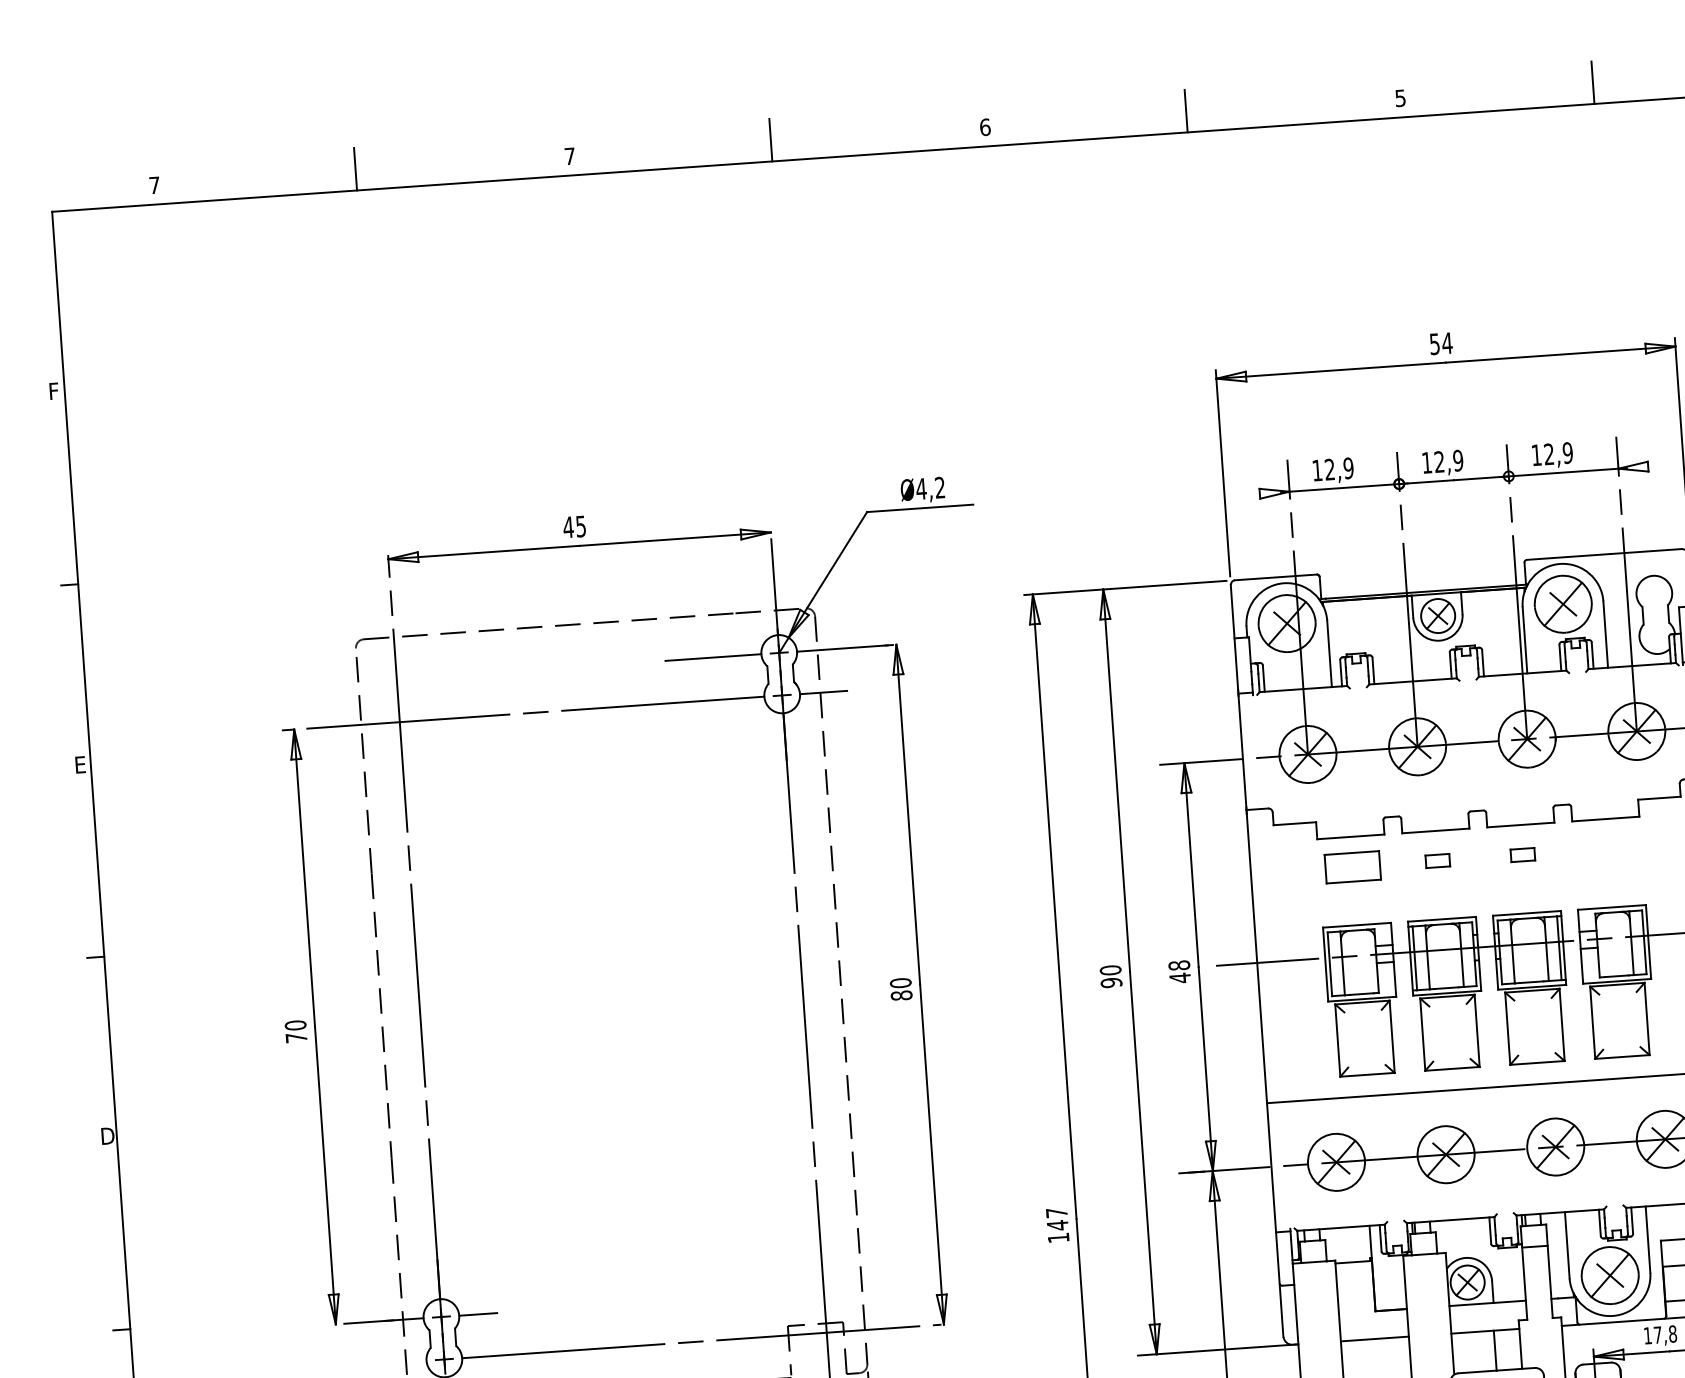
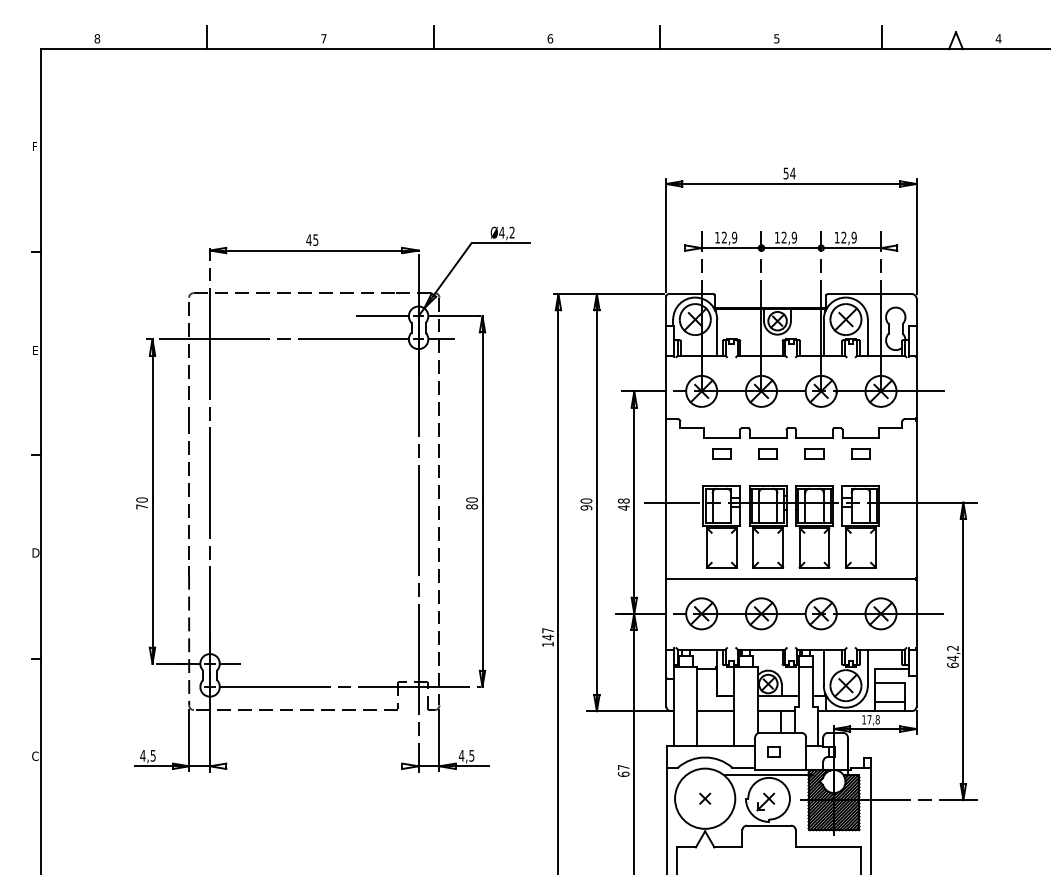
text: (154, 184) -> (97, 38), 7 -> 8
part: (1607, 847) -> (860, 453), added
part: (1522, 853) -> (814, 453), size x1.43
part: (1436, 859) -> (767, 453), size x1.43
part: (1352, 865) -> (721, 453), size x0.62

